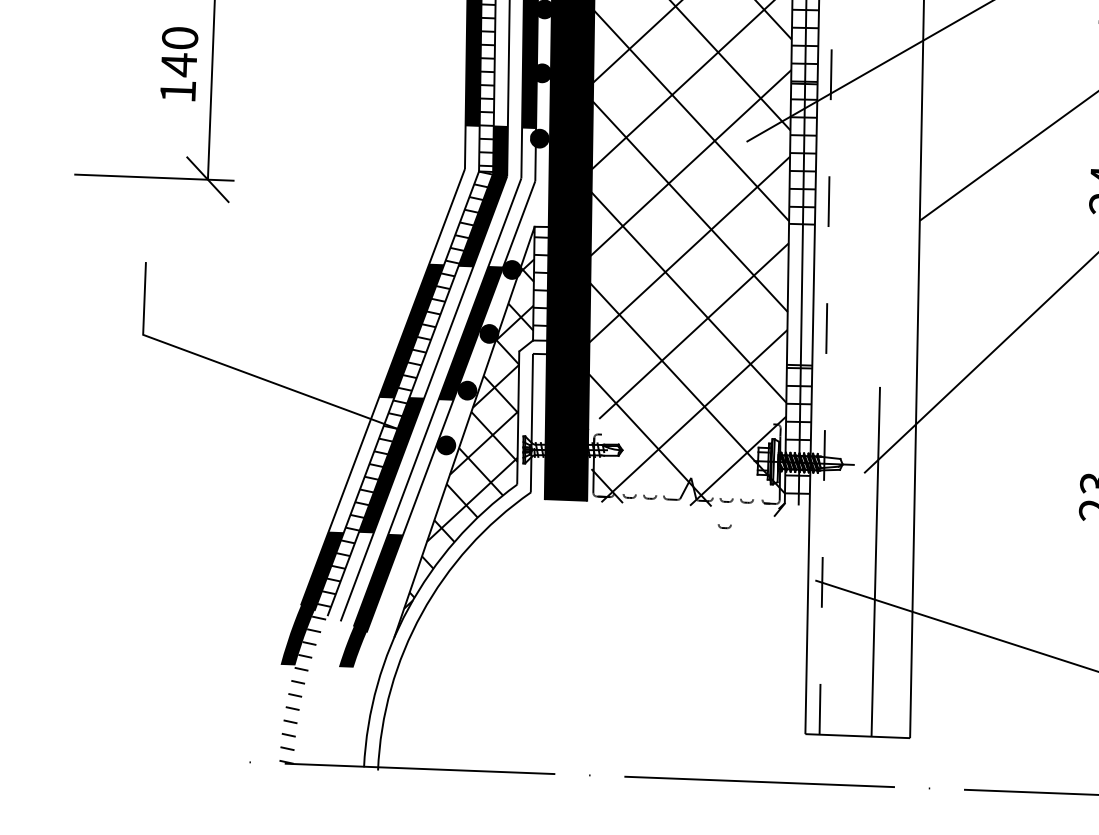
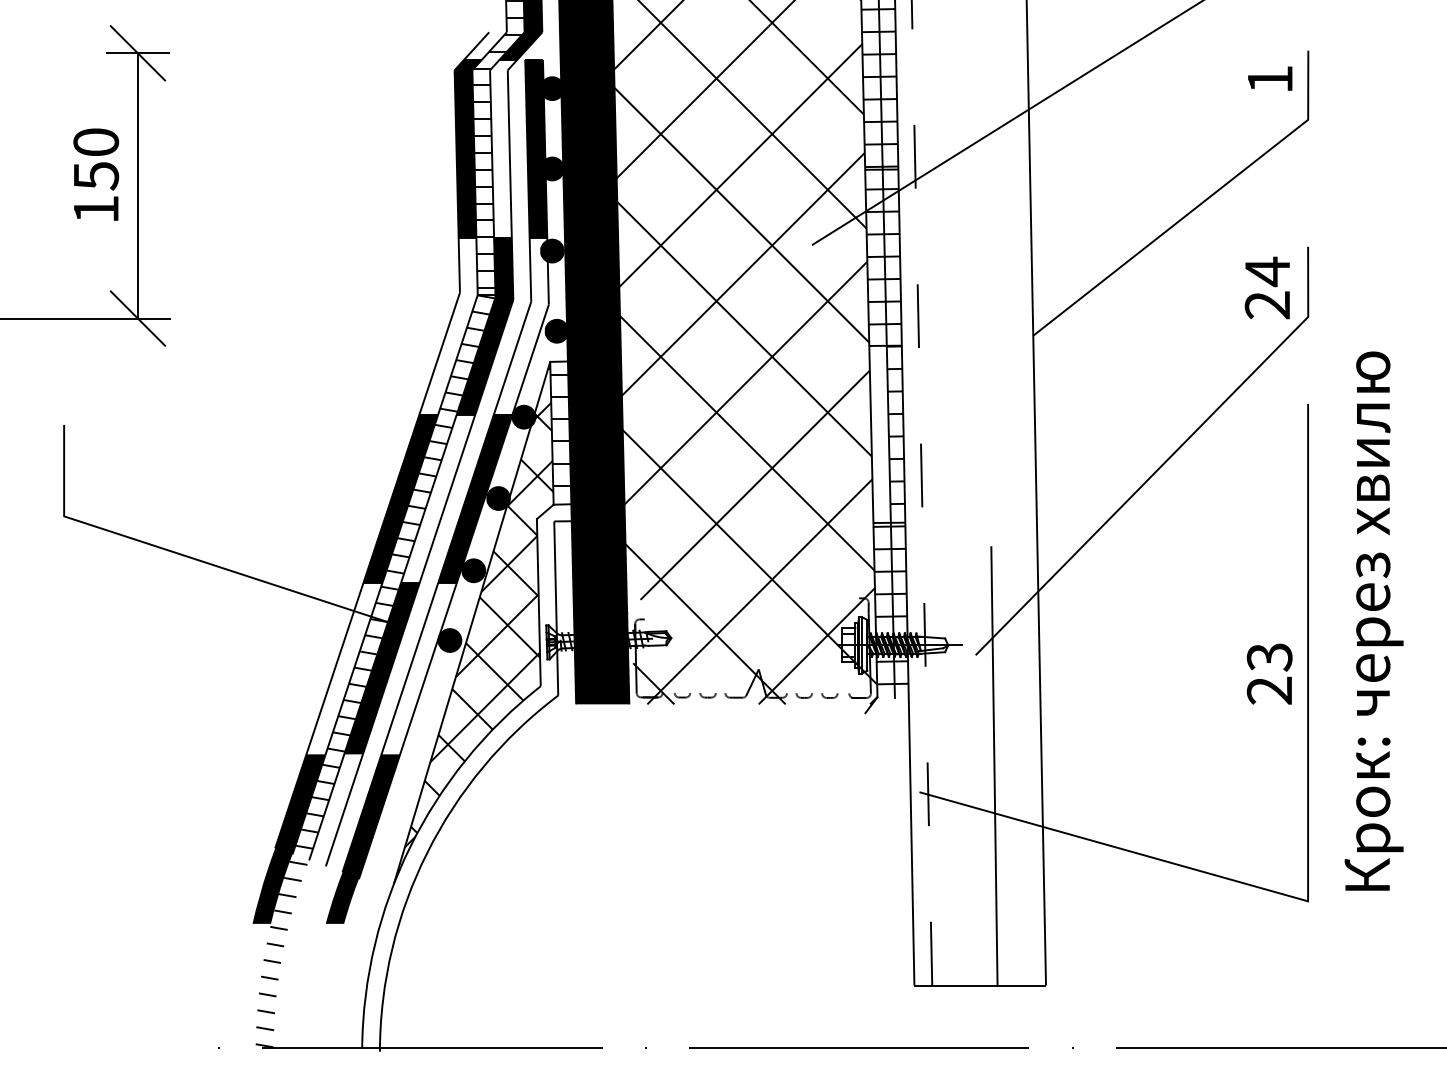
text: (179, 65) -> (96, 176), 140 -> 150
fill: (540, 201) -> (556, 330), added
hatch: (807, 287) -> (895, 425), added
part: (724, 526) -> (802, 728), removed

